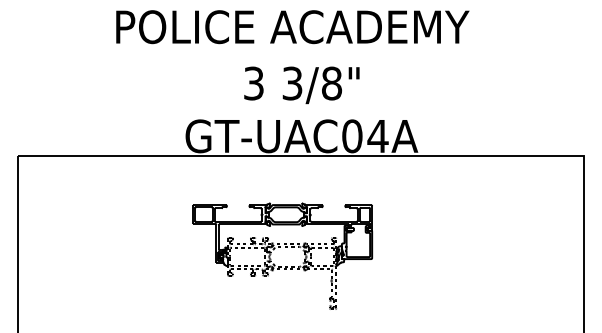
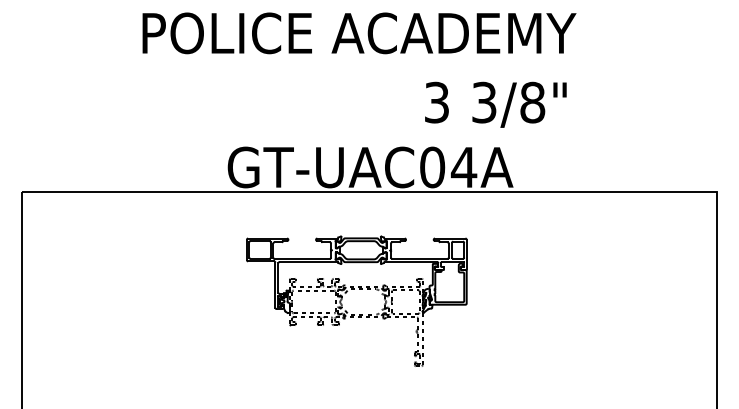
text: (301, 85) -> (495, 105), moved
part: (280, 247) -> (354, 290), moved

